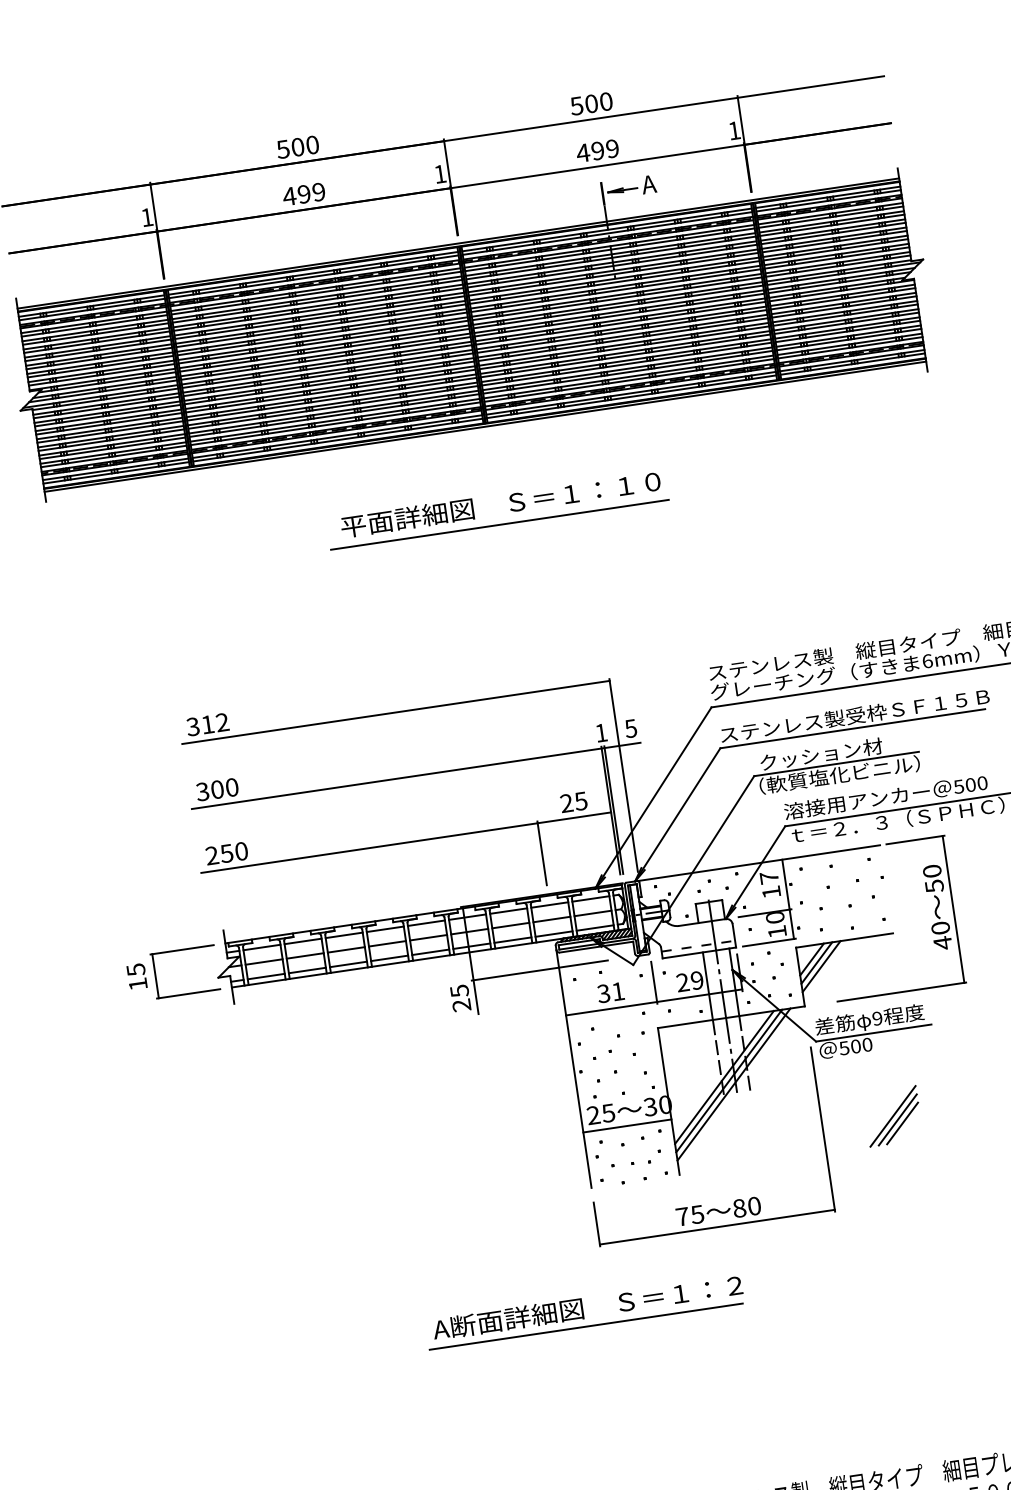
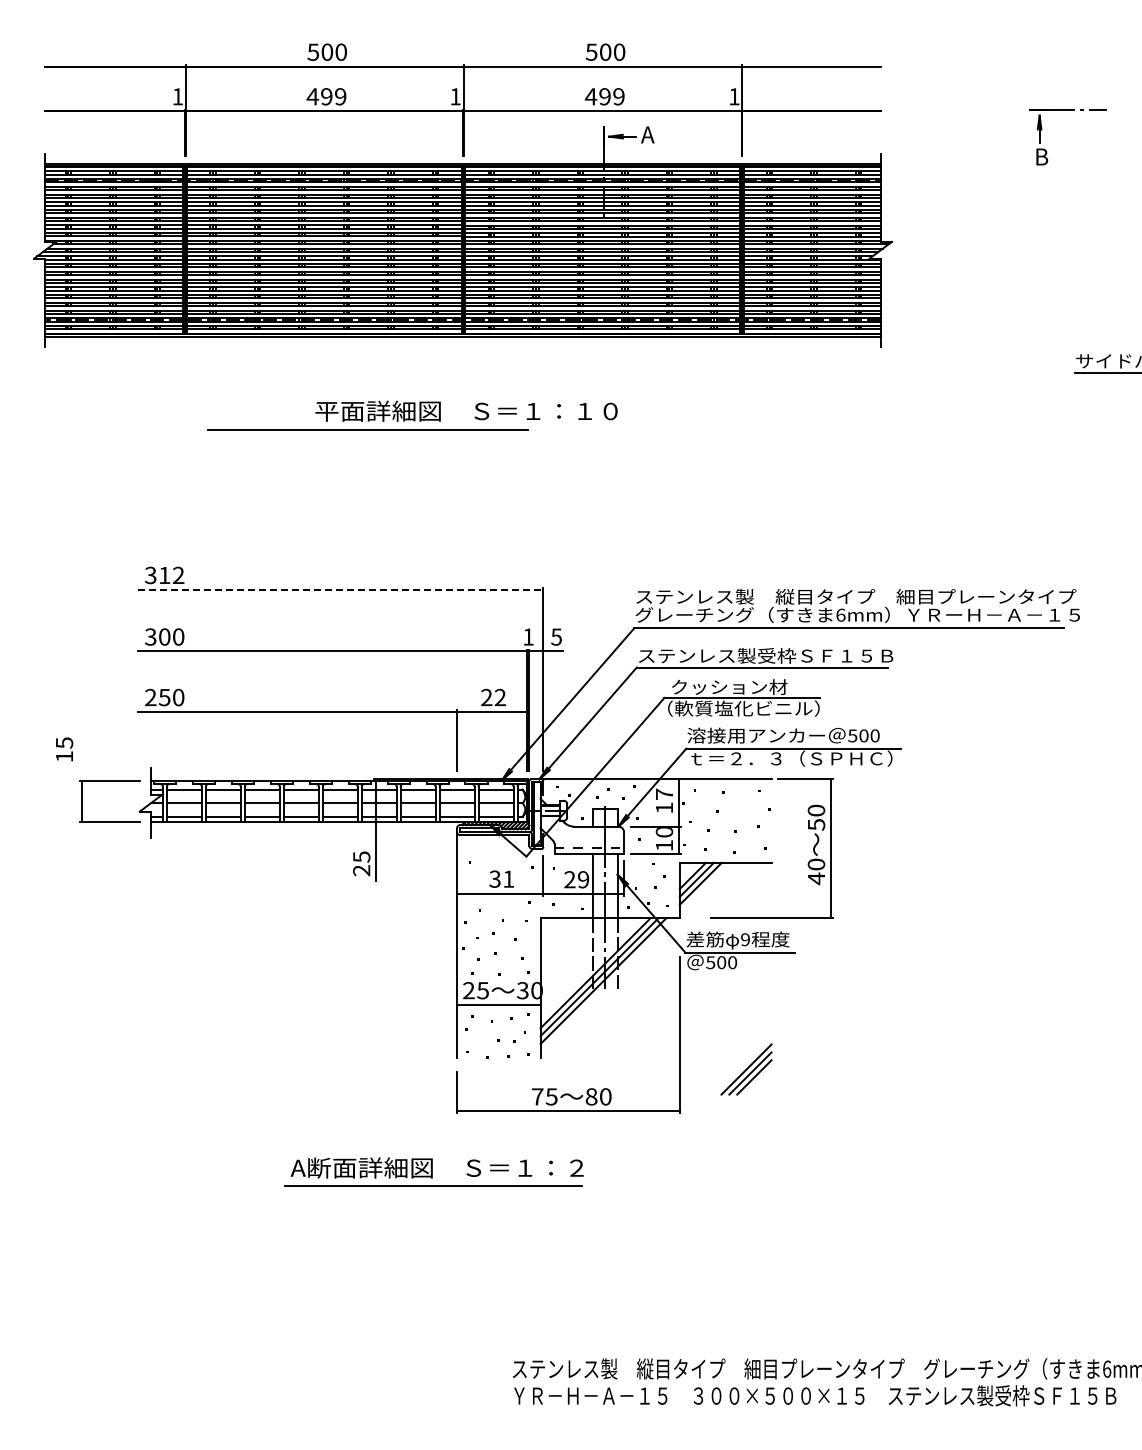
line: (499, 524) -> (367, 429), moved
line: (395, 712) -> (340, 589), solid -> dashed
text: (581, 801) -> (500, 697), 25 -> 22
line: (539, 970) -> (438, 848), removed
text: (137, 976) -> (64, 749), moved
part: (893, 1116) -> (746, 1069), moved

